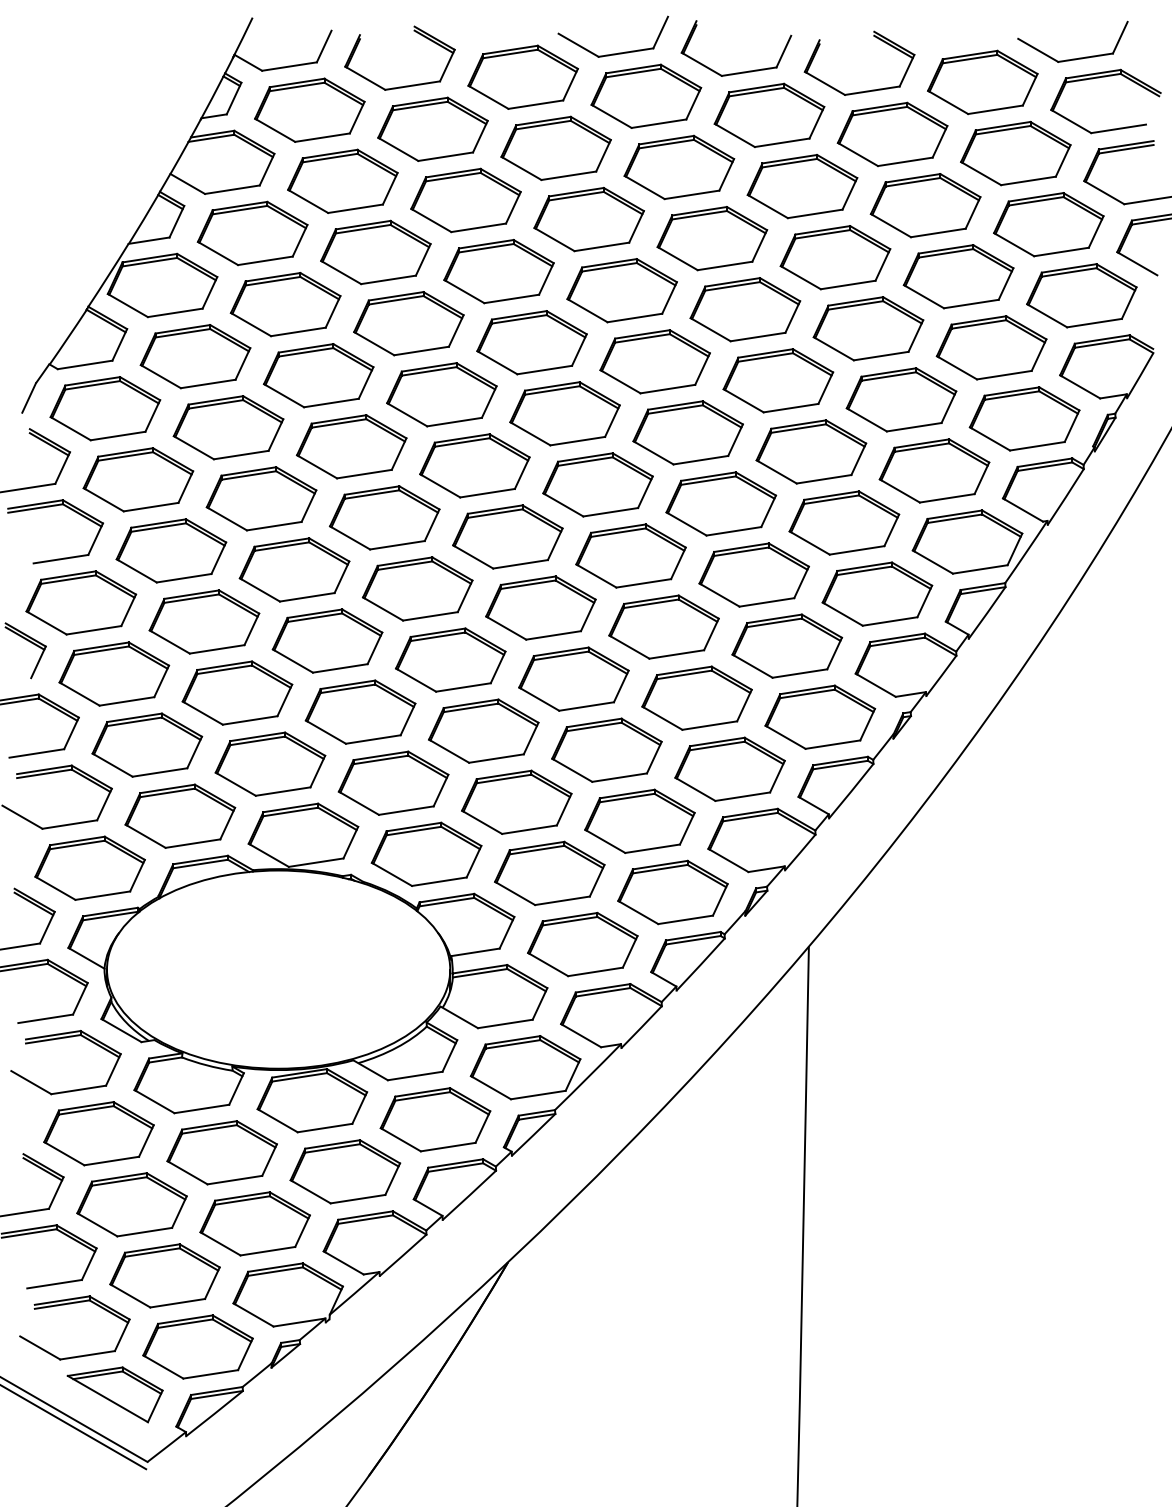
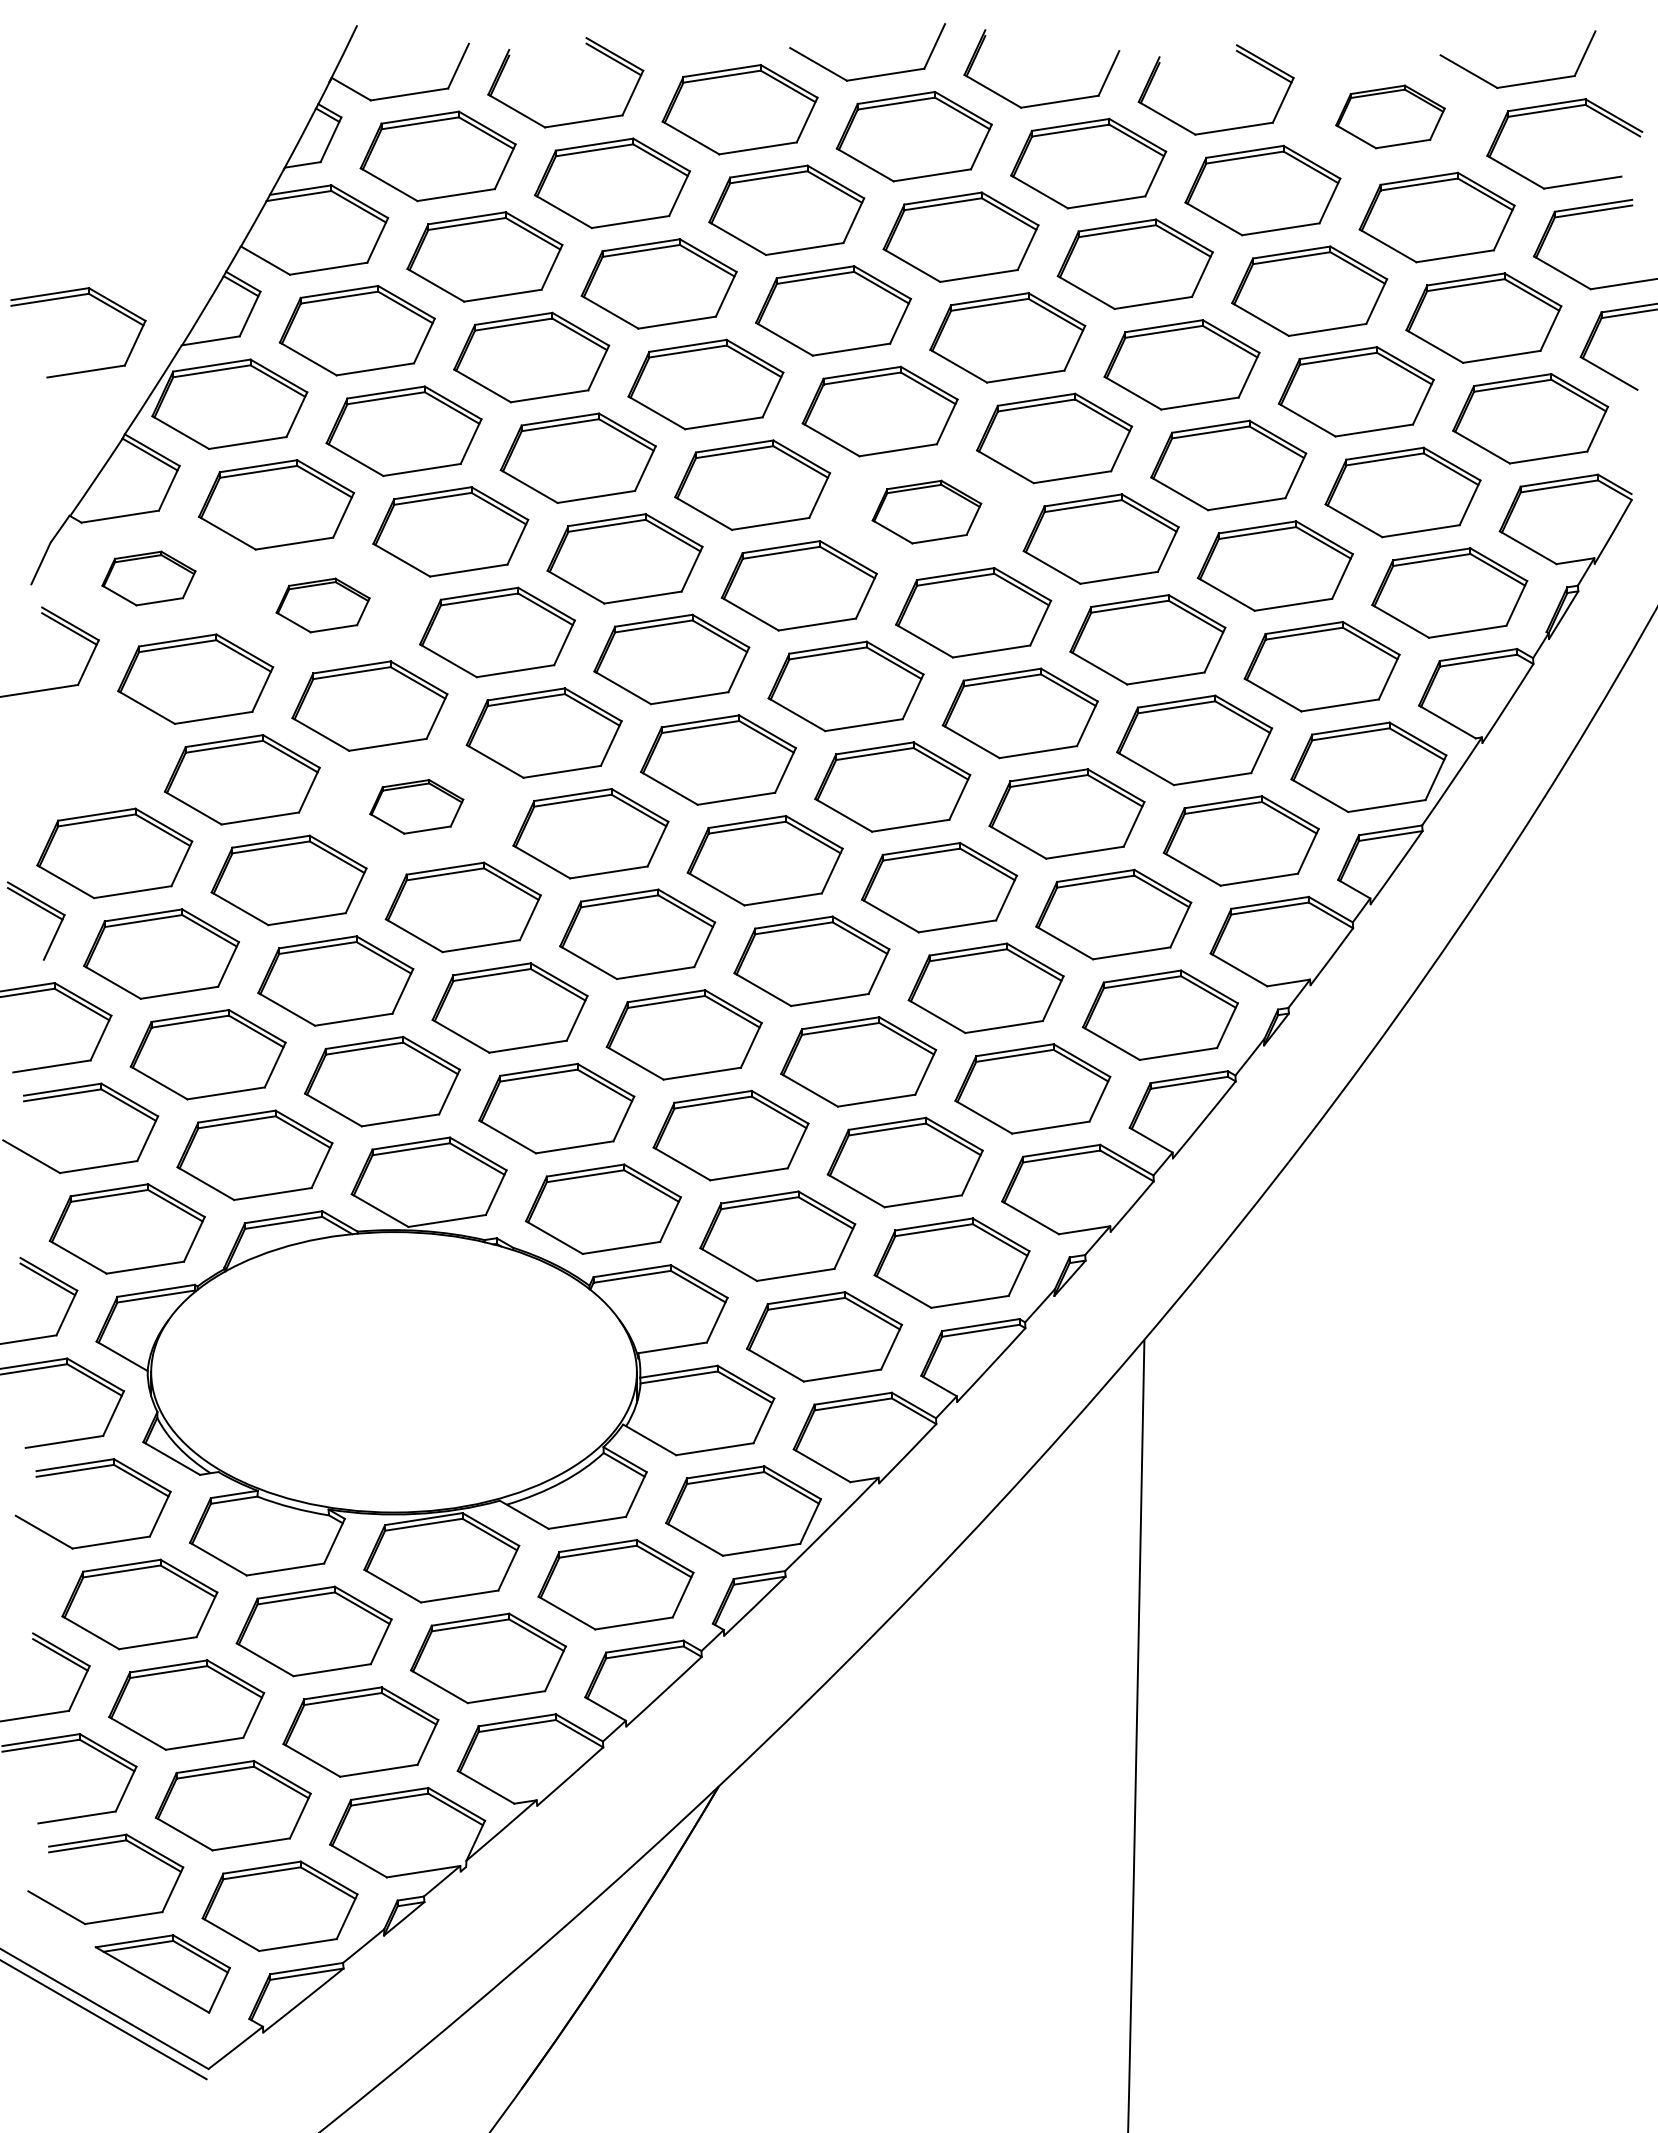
part: (982, 82) -> (1390, 116), size x0.7
part: (654, 361) -> (926, 511), size x0.7
part: (105, 408) -> (148, 578), size x0.6
part: (228, 427) -> (322, 605), size x0.6
part: (52, 506) -> (73, 297), moved
part: (294, 569) -> (416, 806), size x0.6

